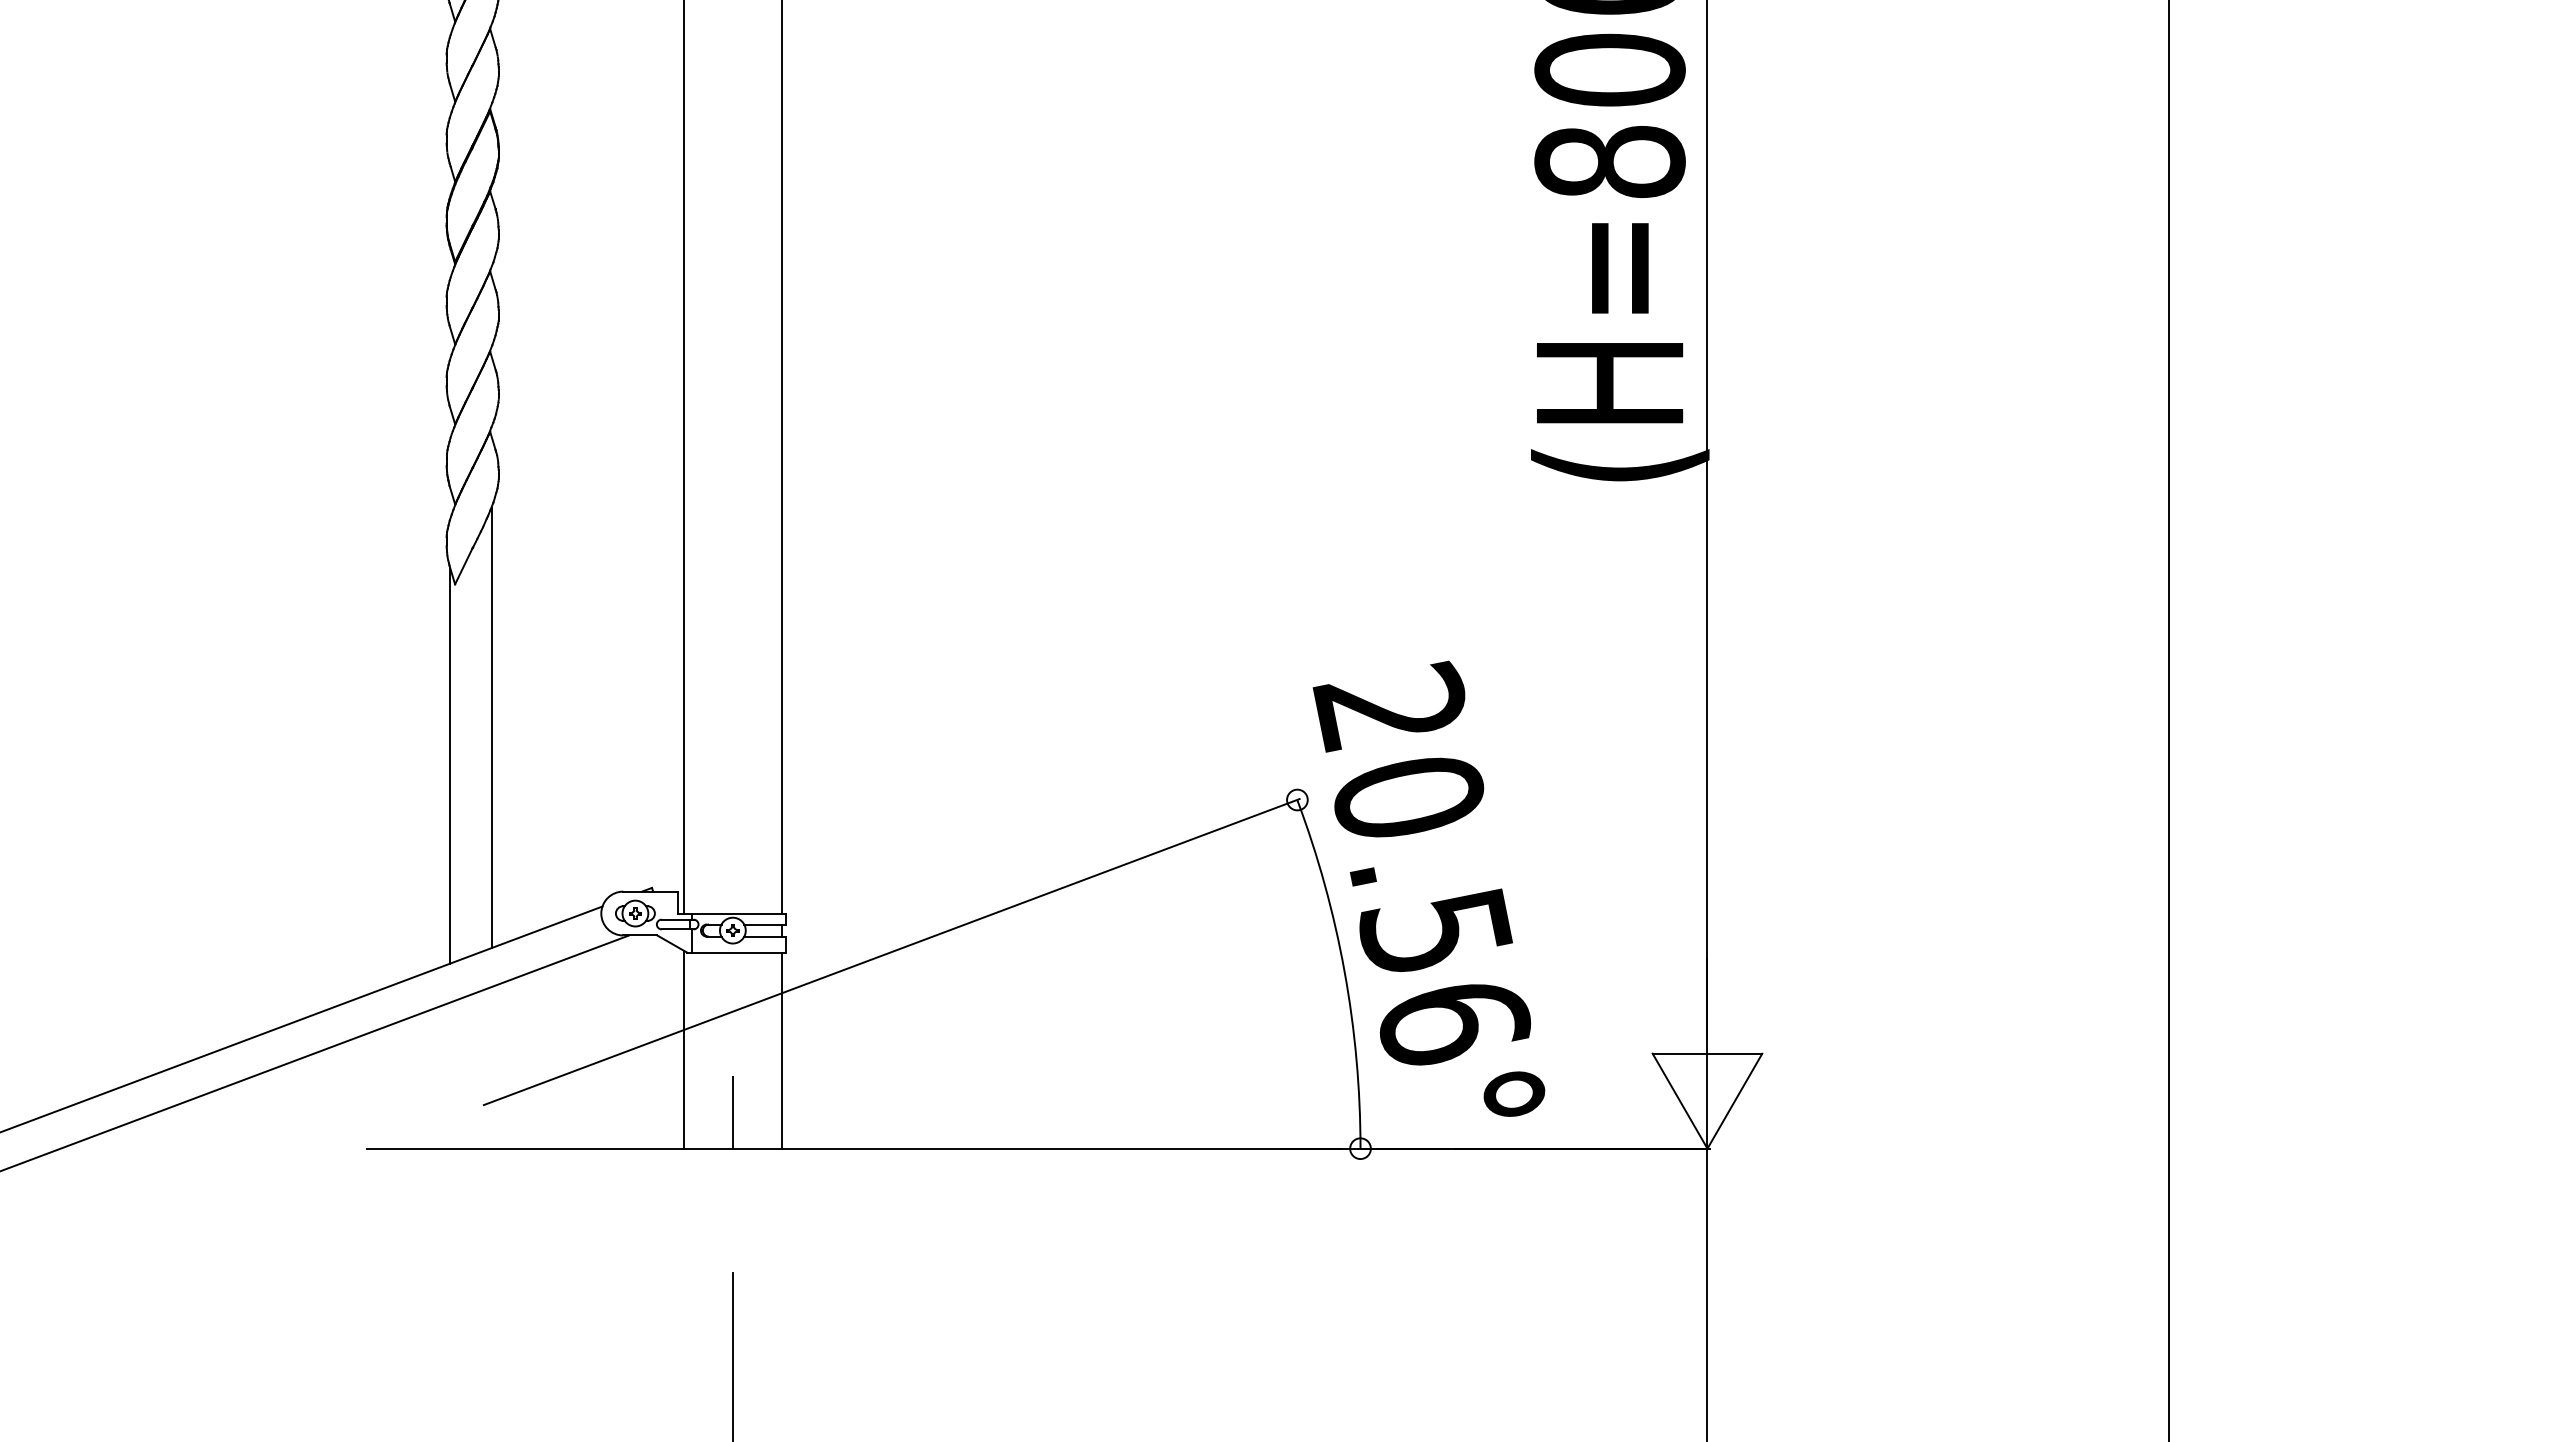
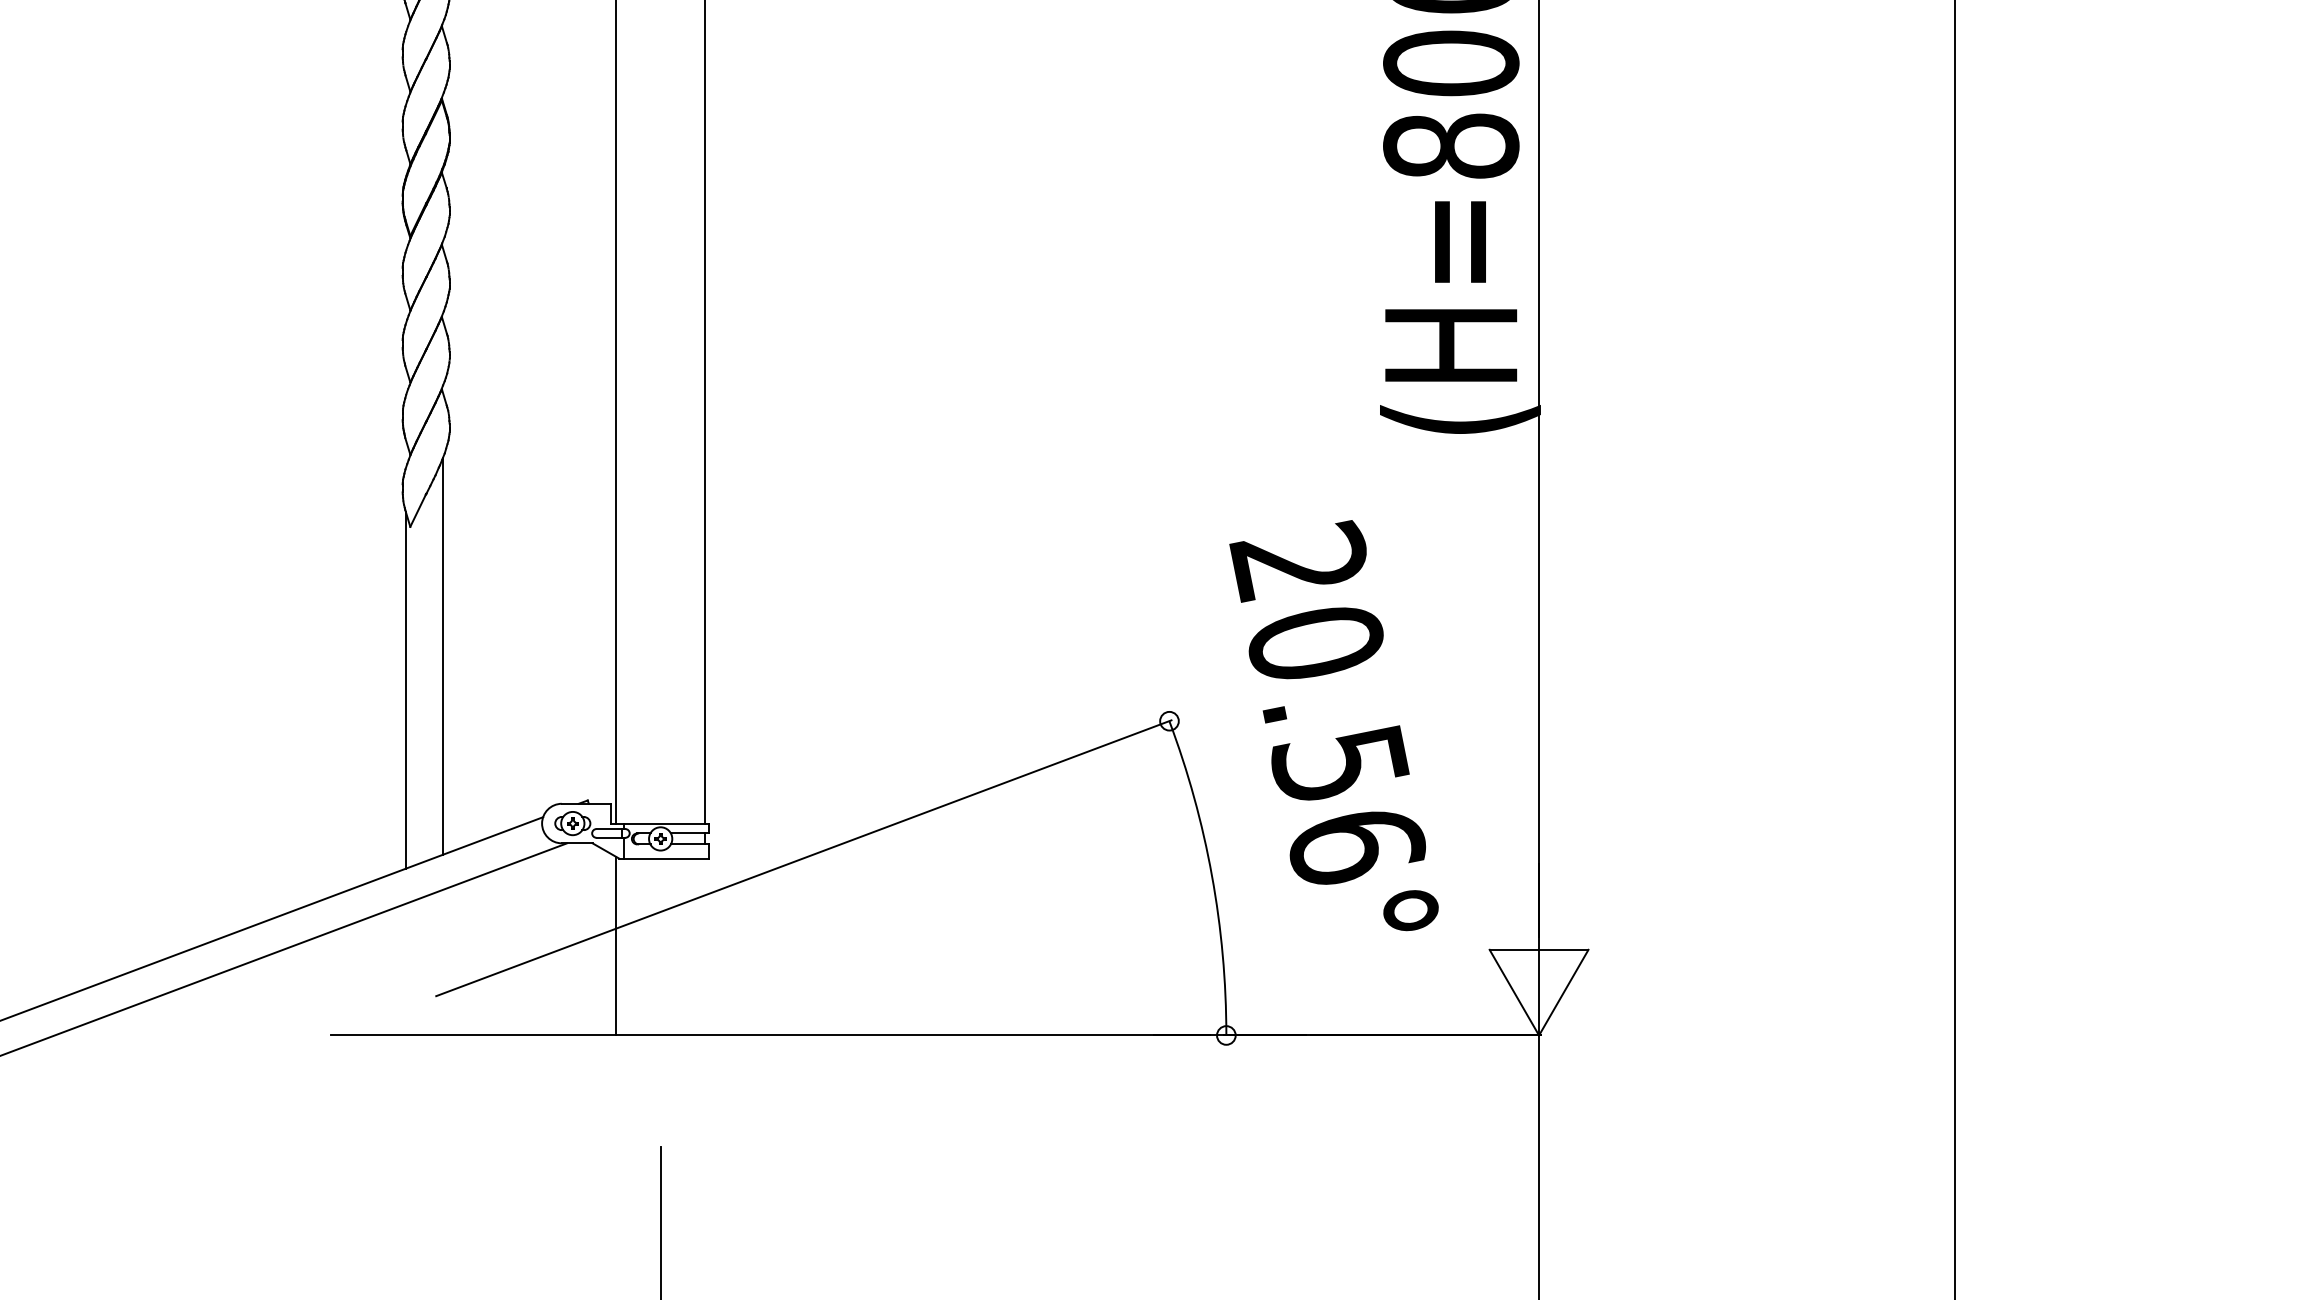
text: (1428, 888) -> (1333, 725), moved
line: (782, 1050) -> (705, 946), removed
line: (732, 1112) -> (660, 1002), removed

